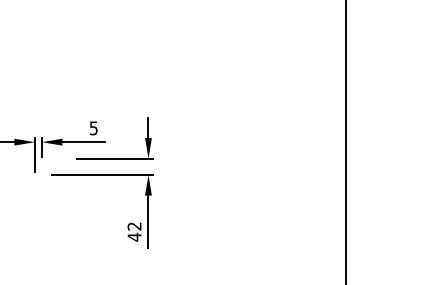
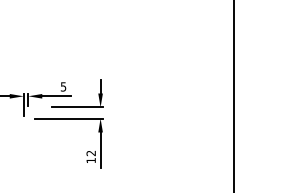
text: (133, 236) -> (90, 160), 42 -> 12

